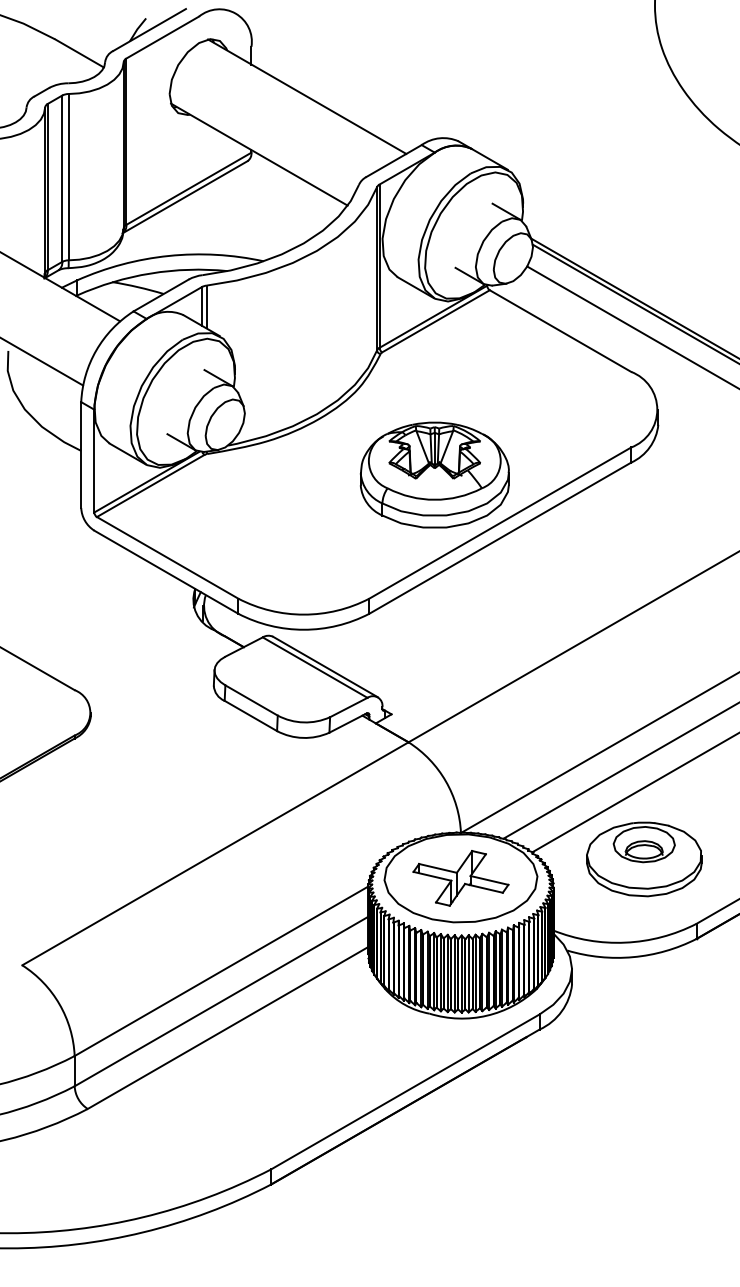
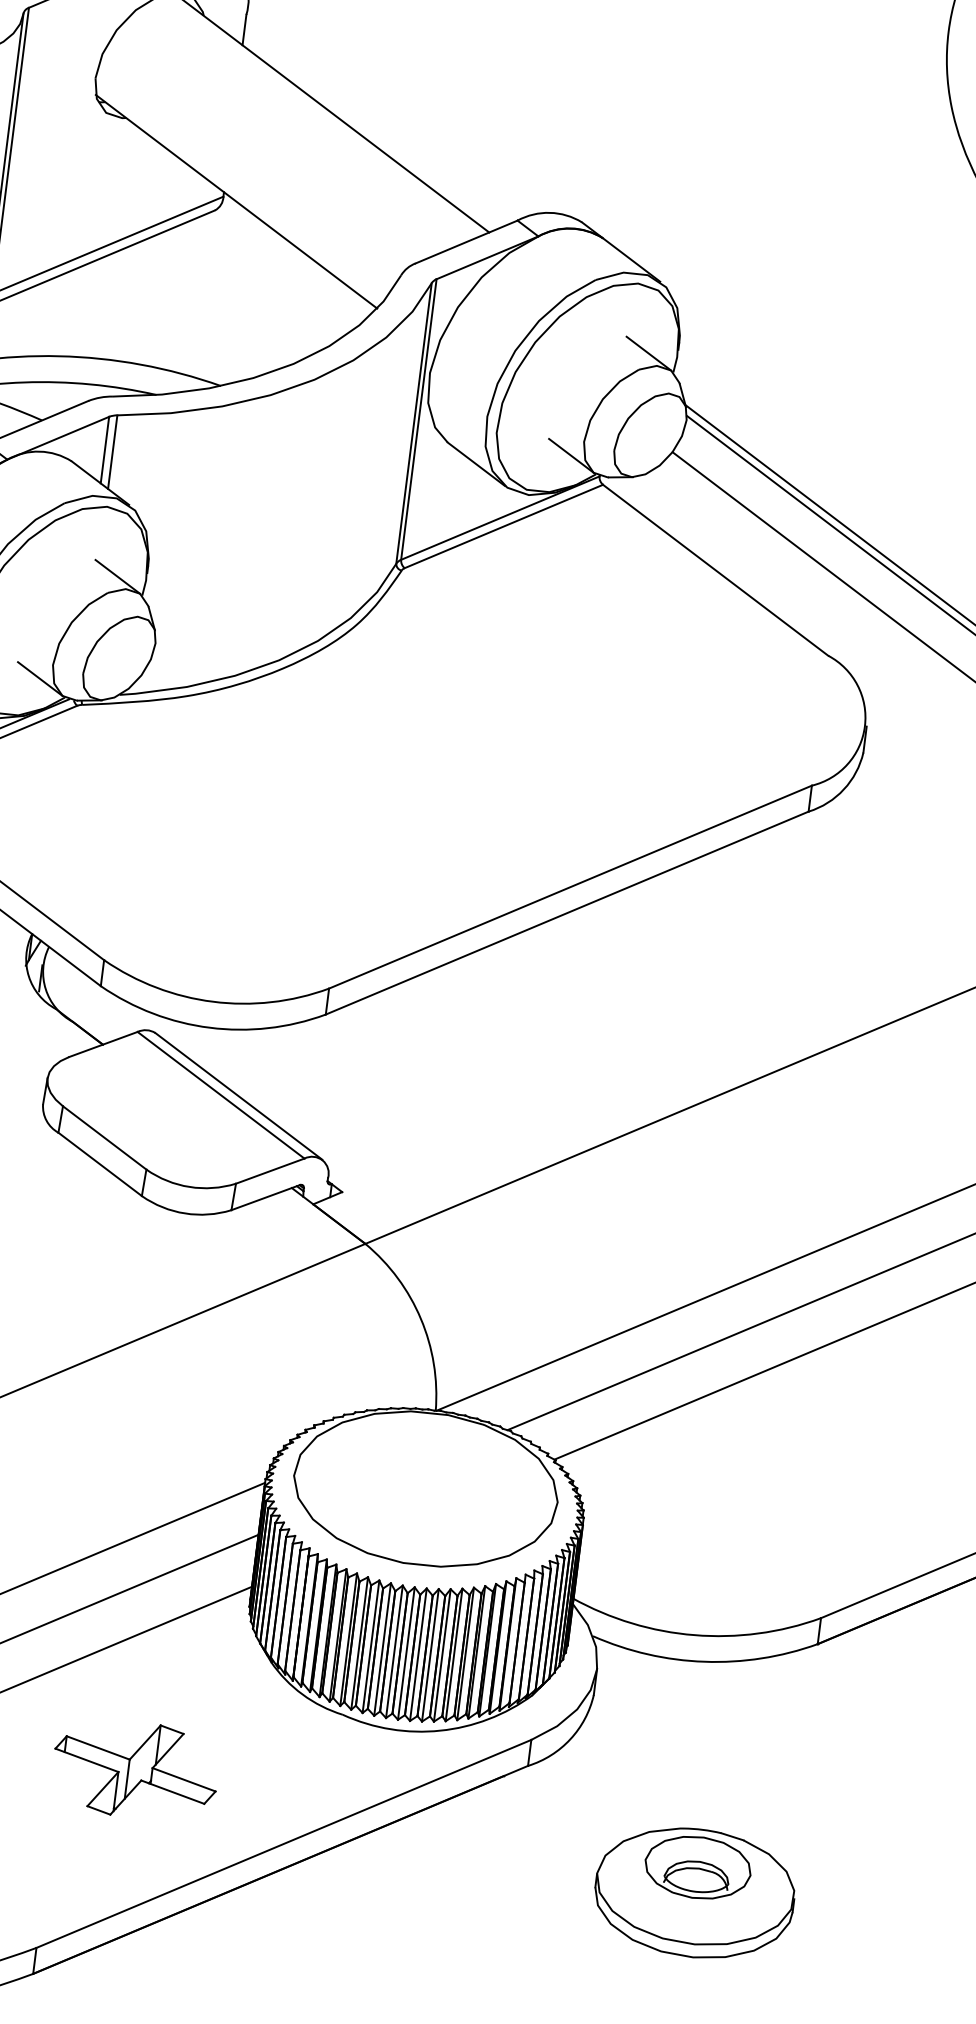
part: (434, 474) -> (468, 789), removed
part: (644, 859) -> (695, 1893), moved
part: (460, 878) -> (134, 1770), moved

